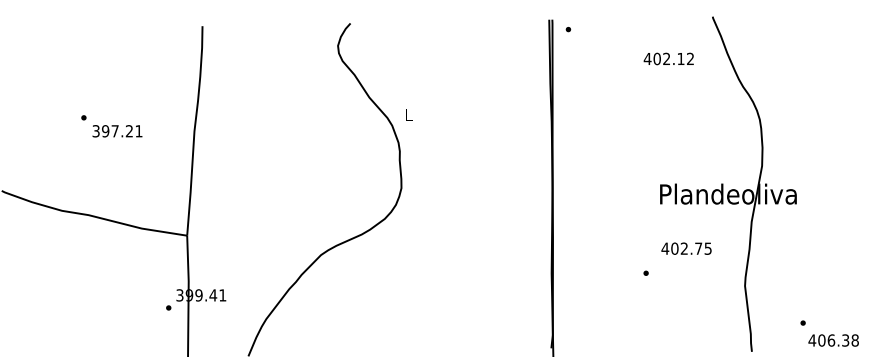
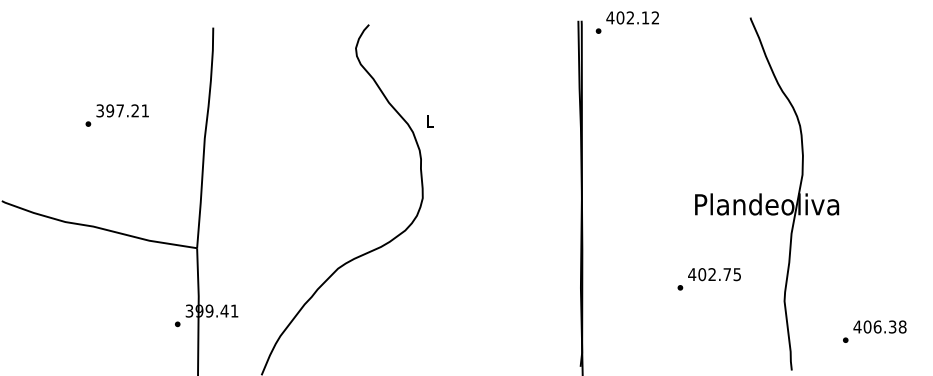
text: (668, 58) -> (632, 17), moved
text: (117, 131) -> (122, 111), moved
text: (686, 248) -> (714, 274), moved
text: (833, 340) -> (879, 326), moved

